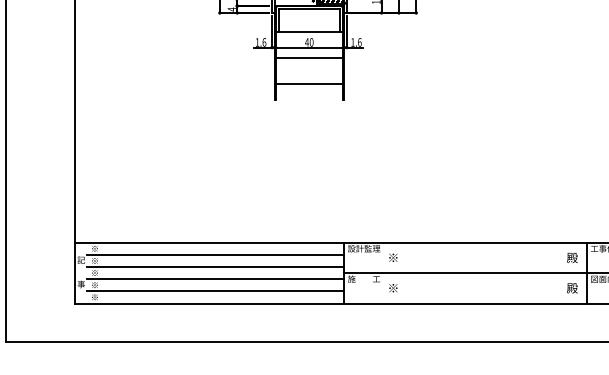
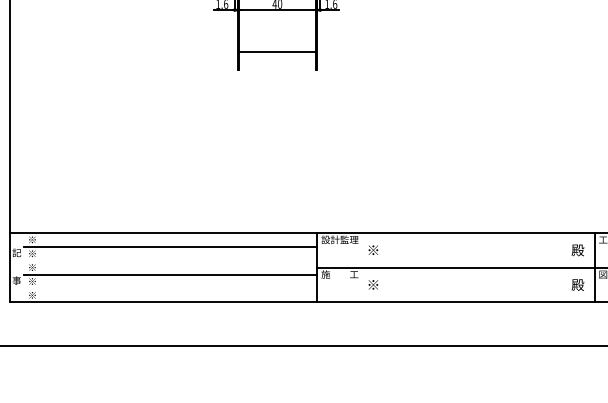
line: (309, 58) -> (277, 22), removed
line: (215, 267) -> (170, 261), removed
line: (215, 291) -> (170, 288), removed

